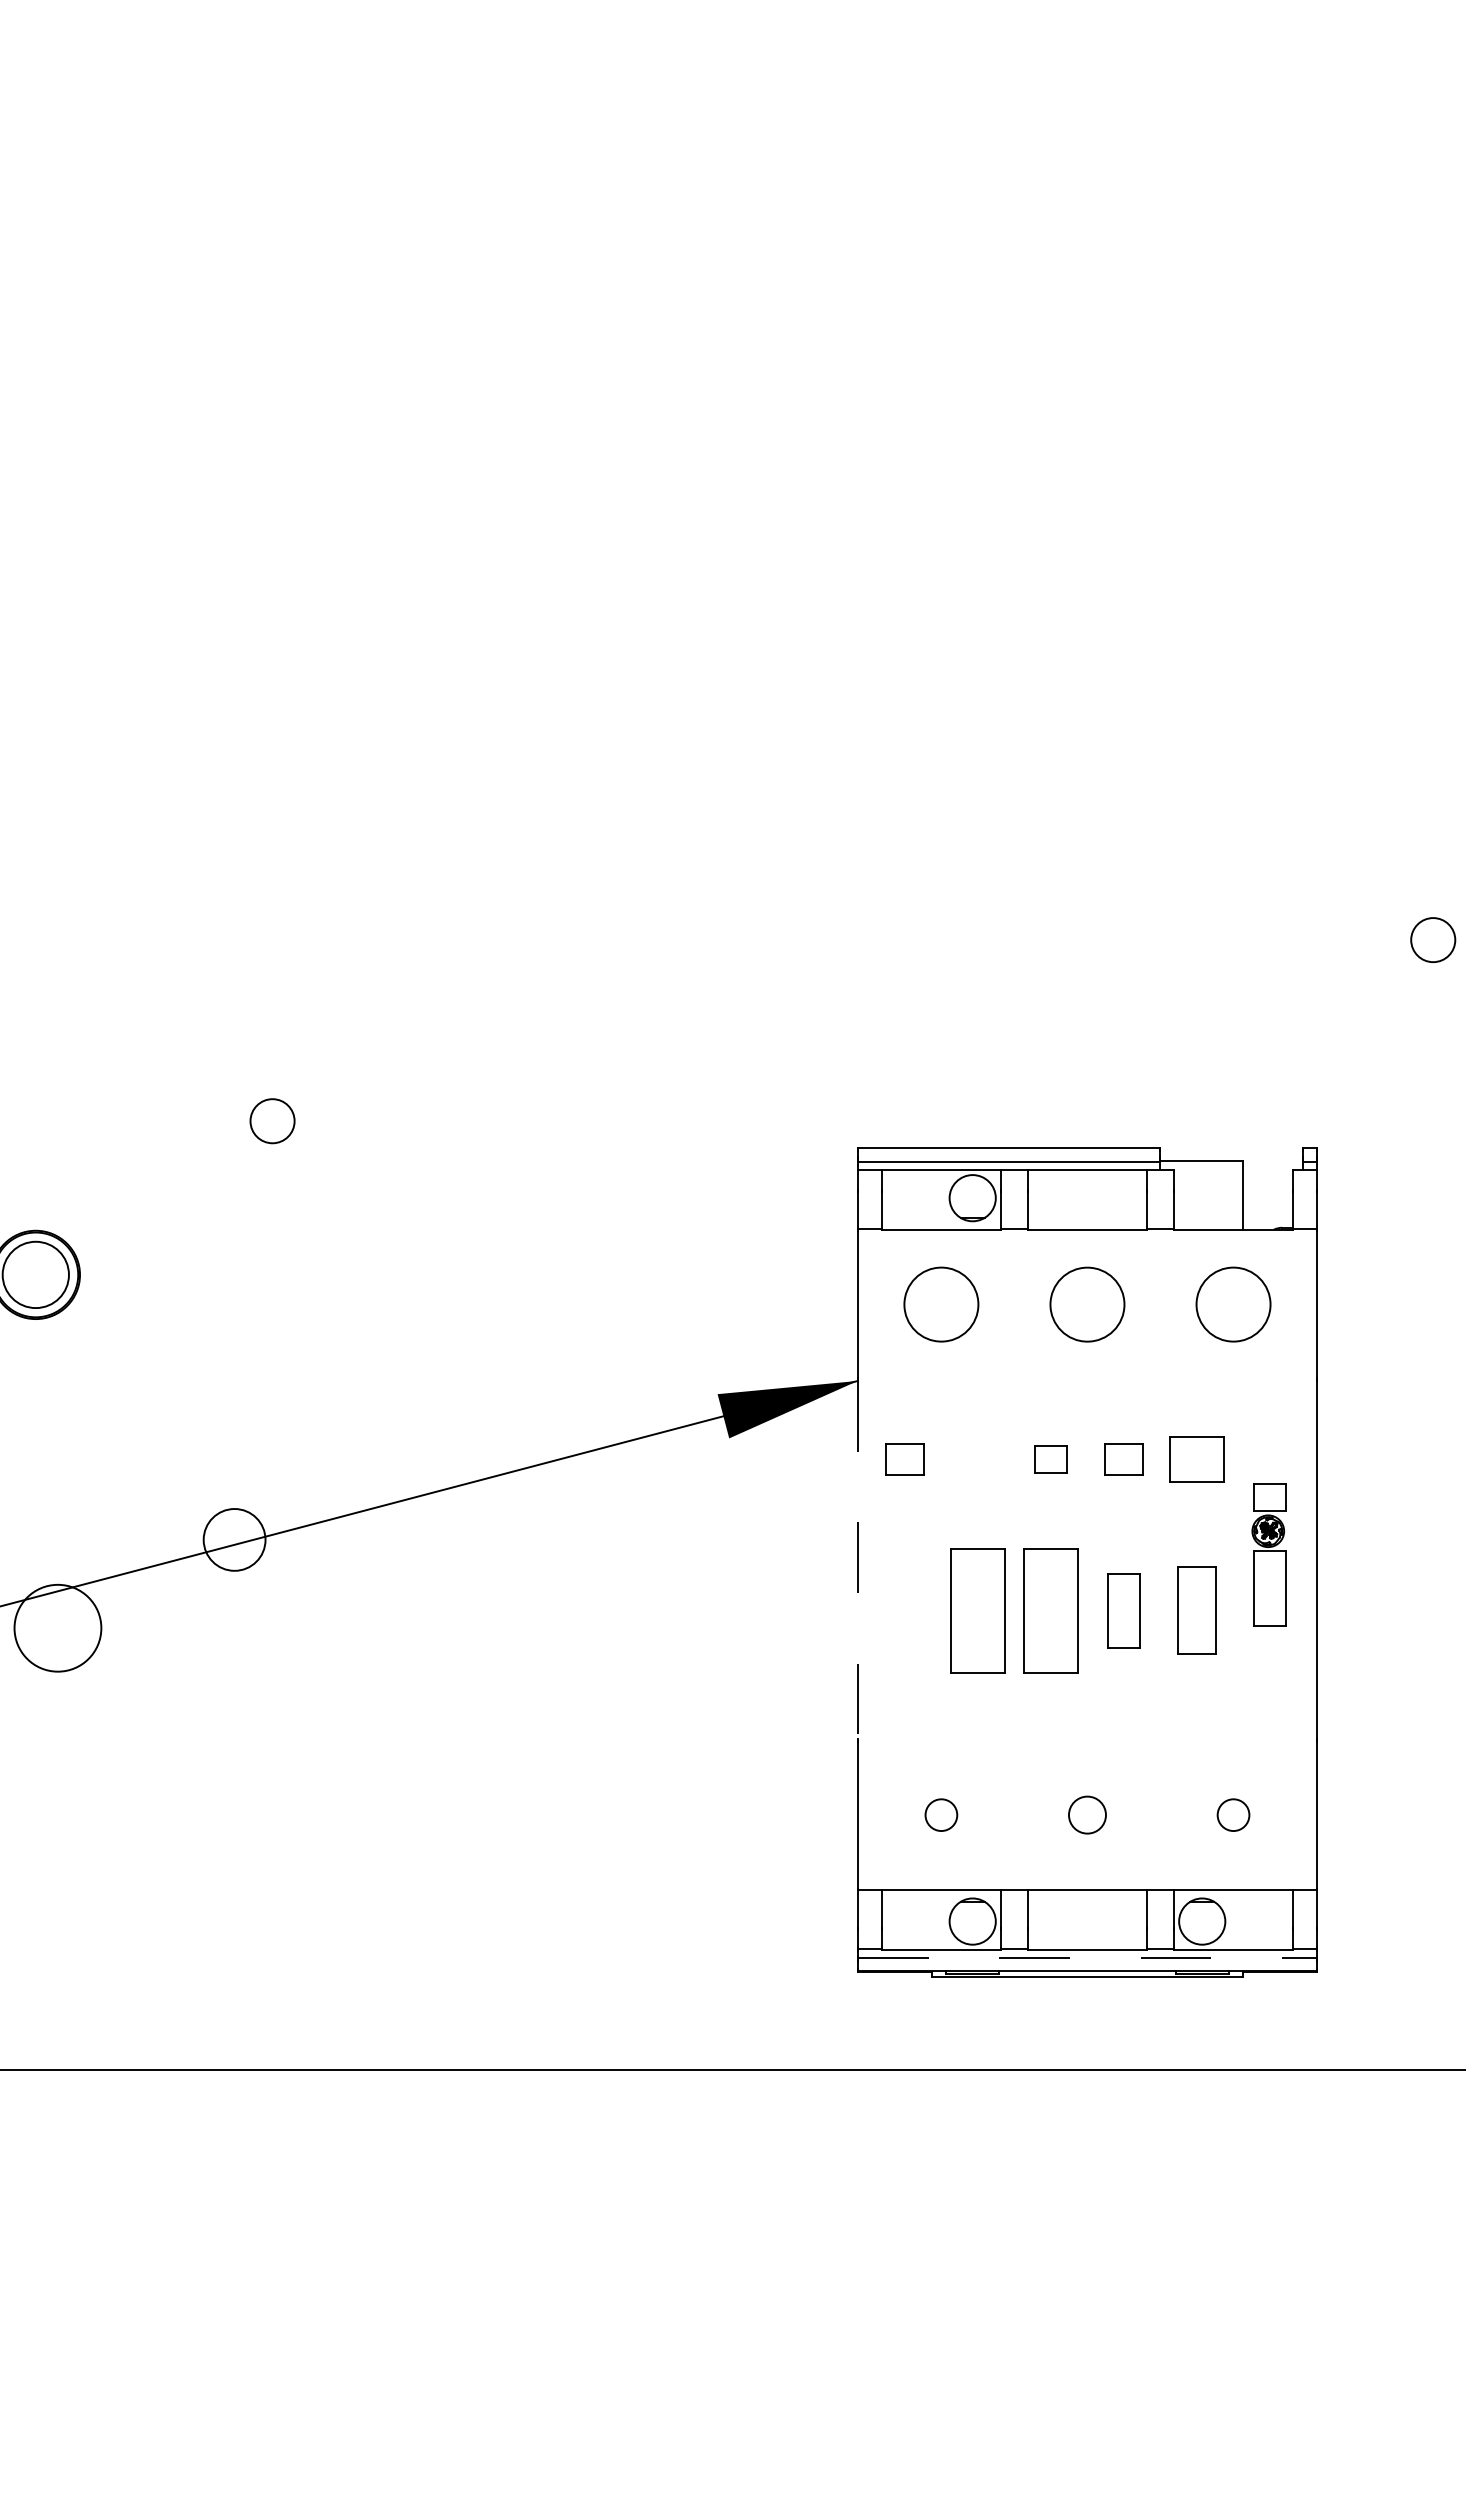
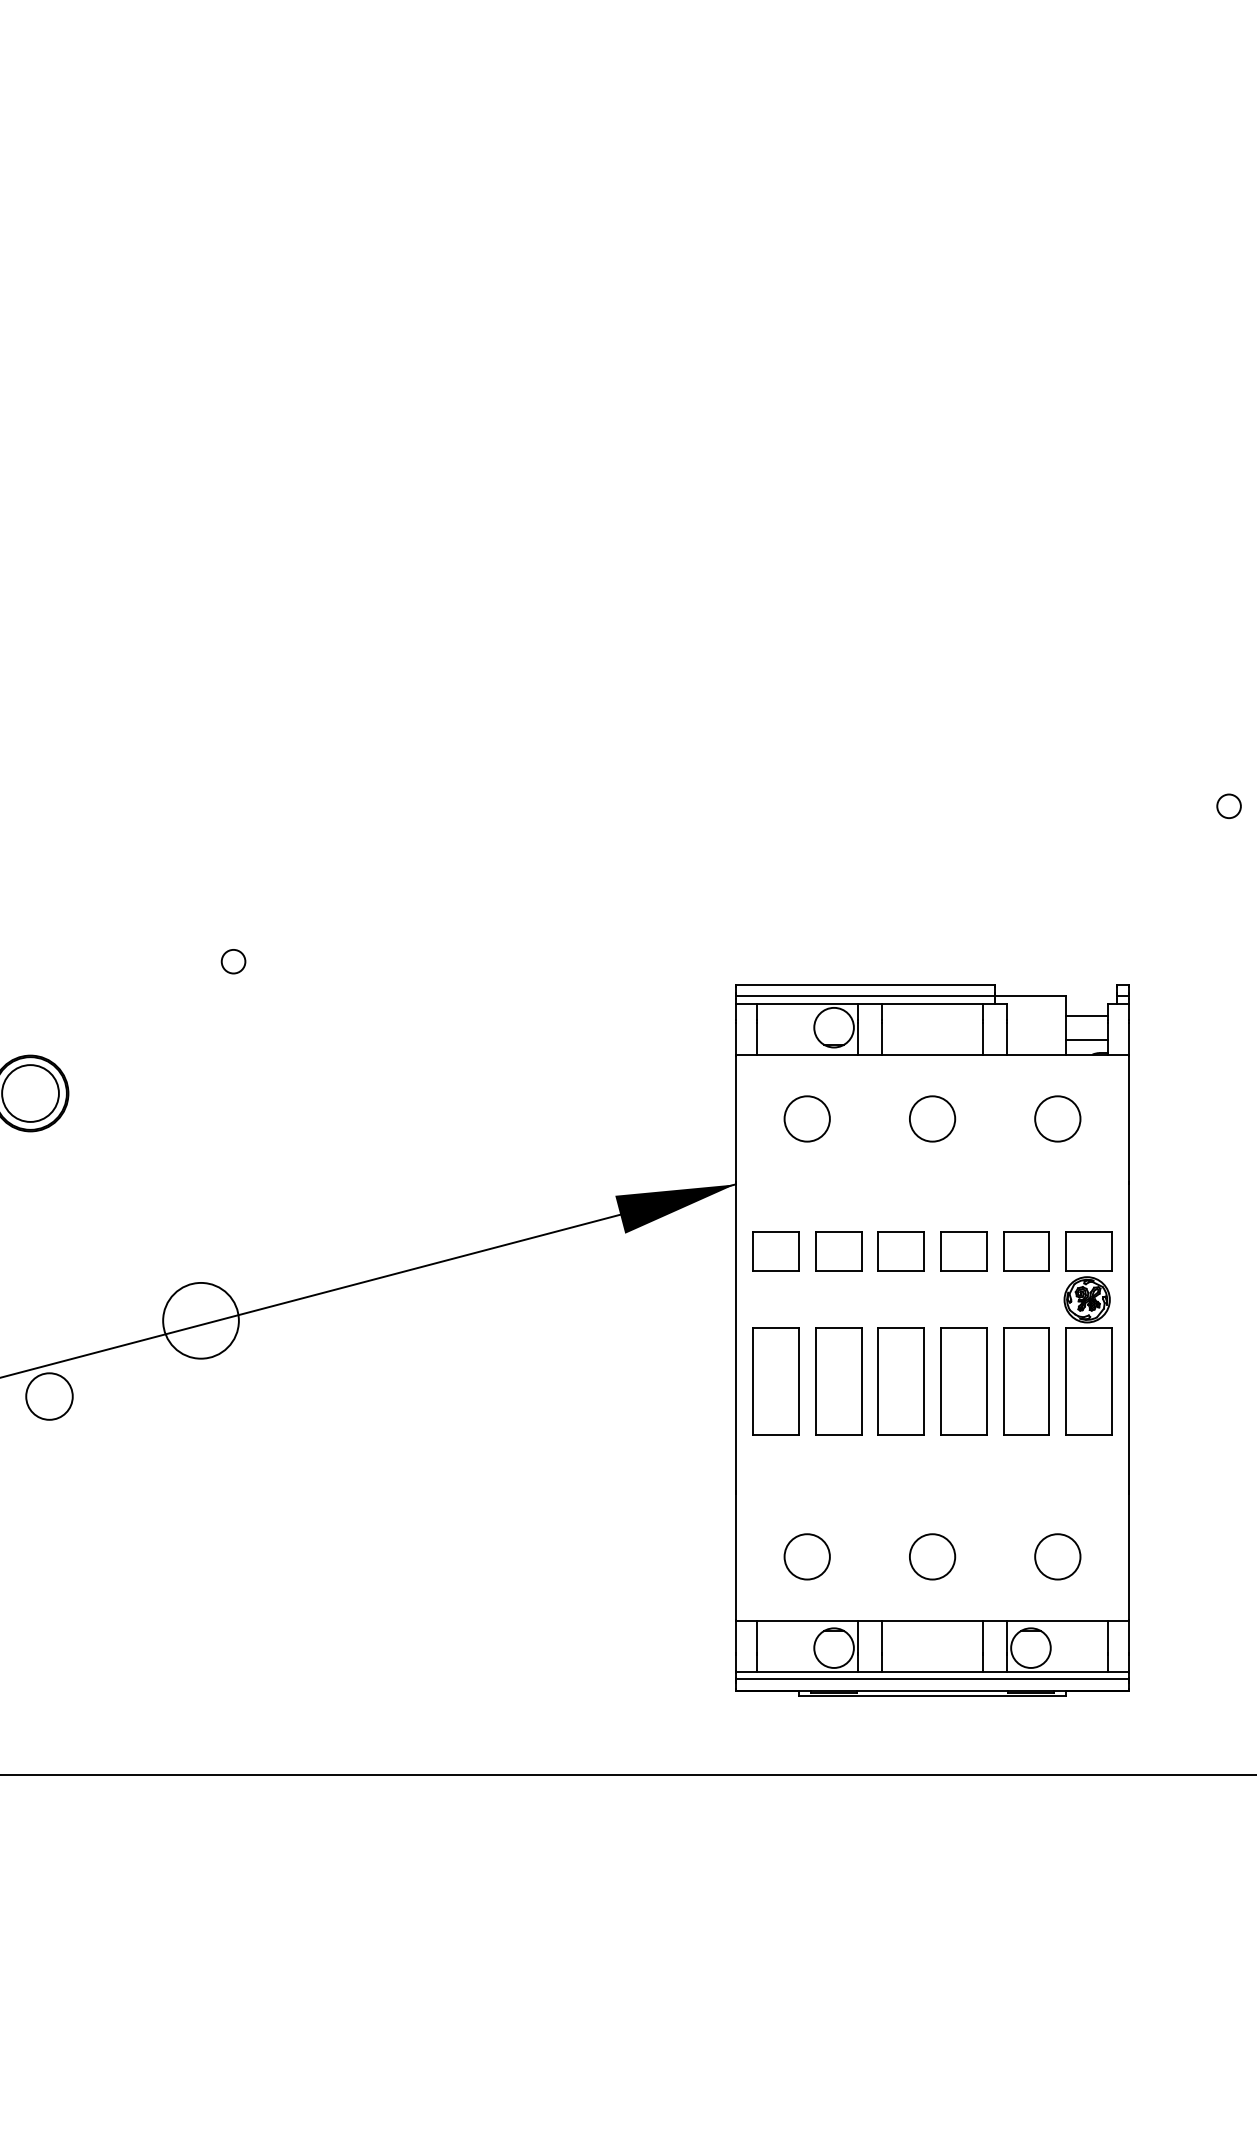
circle: (1433, 939) -> (1229, 805), size x0.62
circle: (272, 1121) -> (233, 961), size x0.62
line: (1267, 1184) -> (1086, 1015), added
line: (1267, 1212) -> (1086, 1039), added
circle: (940, 1304) -> (806, 1118), size x0.71
circle: (1087, 1304) -> (932, 1118), size x0.71
circle: (1233, 1304) -> (1057, 1118), size x0.71
part: (904, 1459) -> (775, 1251), size x1.43
part: (977, 1459) -> (838, 1251), added
part: (1050, 1459) -> (900, 1251), size x1.67
part: (1123, 1459) -> (963, 1251), size x1.43
circle: (234, 1539) -> (200, 1320), size x1.43
part: (1268, 1554) -> (1087, 1333), size x1.67
line: (857, 1559) -> (735, 1337), dashed -> solid
part: (904, 1610) -> (775, 1381), added
part: (1123, 1610) -> (963, 1381), size x1.67
part: (1196, 1610) -> (1026, 1381), size x1.43
circle: (57, 1628) -> (49, 1396), size x0.62
circle: (940, 1814) -> (806, 1556), size x1.67
circle: (1087, 1814) -> (932, 1556), size x1.43
circle: (1233, 1814) -> (1057, 1556), size x1.67
line: (1087, 1958) -> (932, 1679), dashed -> solid

